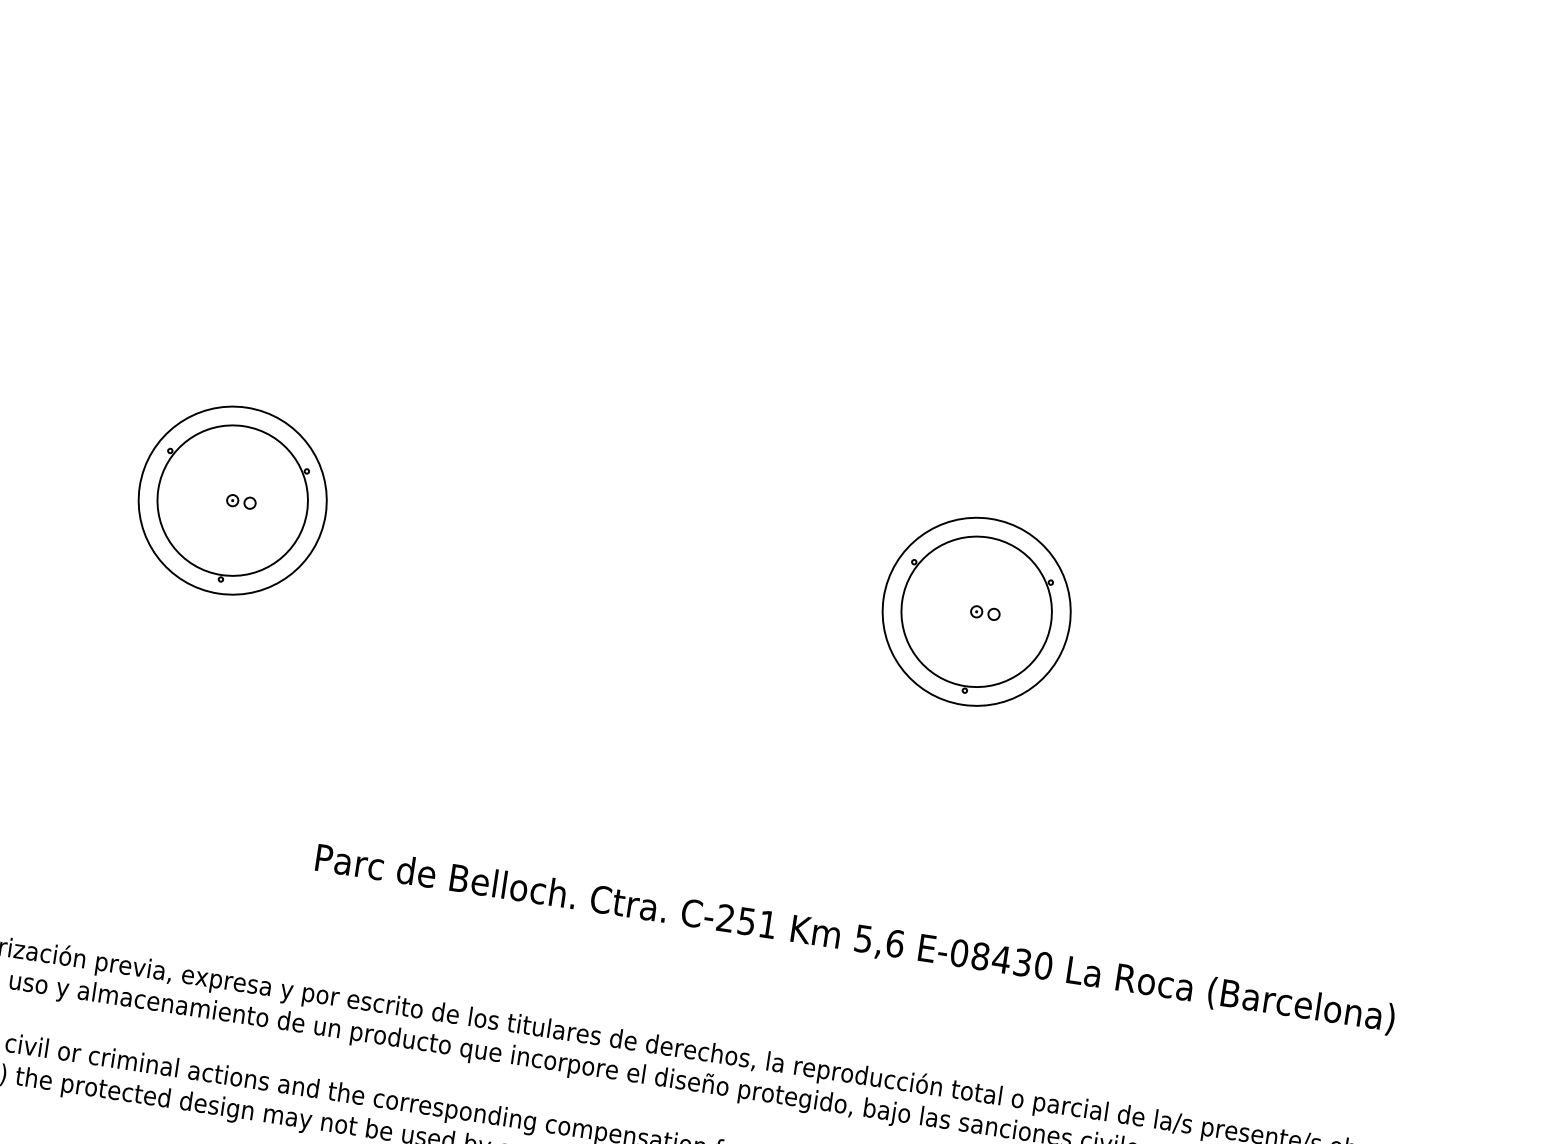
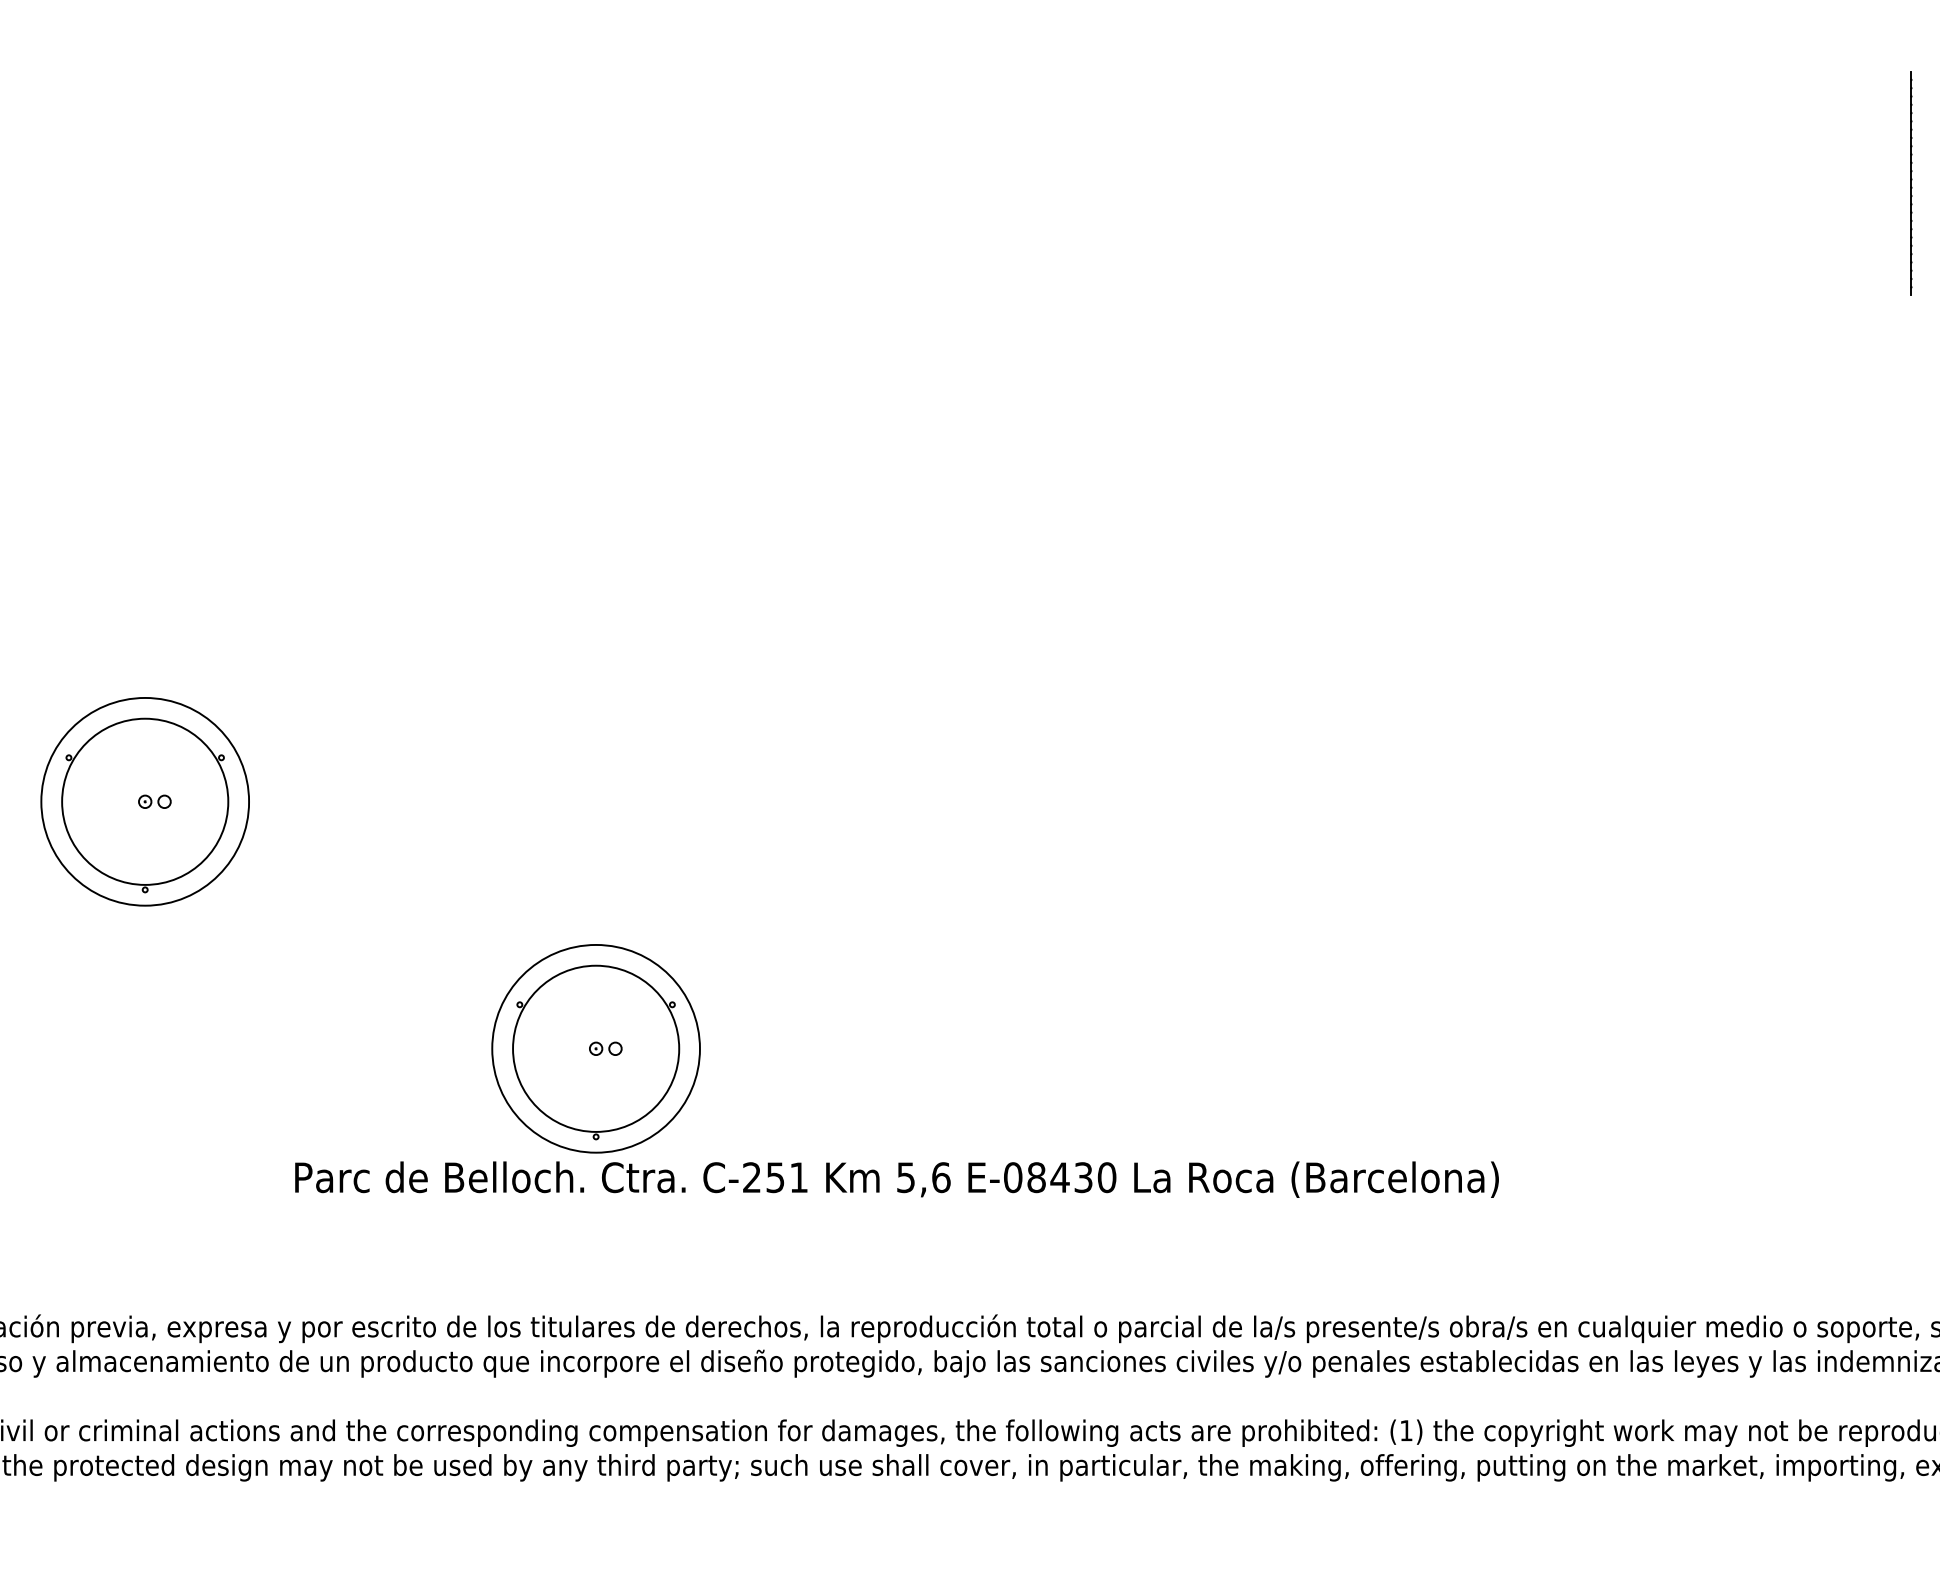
part: (976, 611) -> (595, 1048), moved

